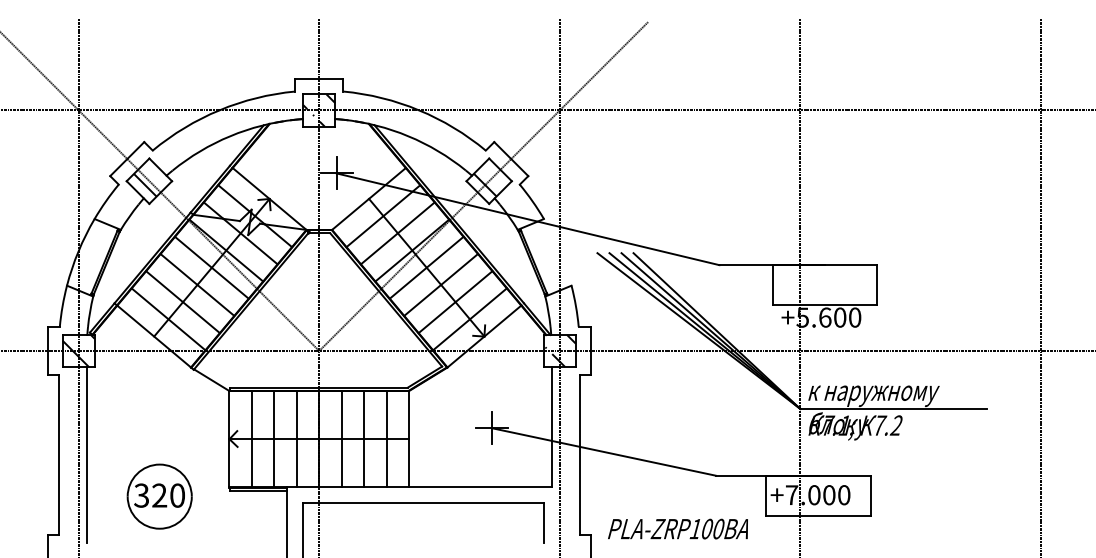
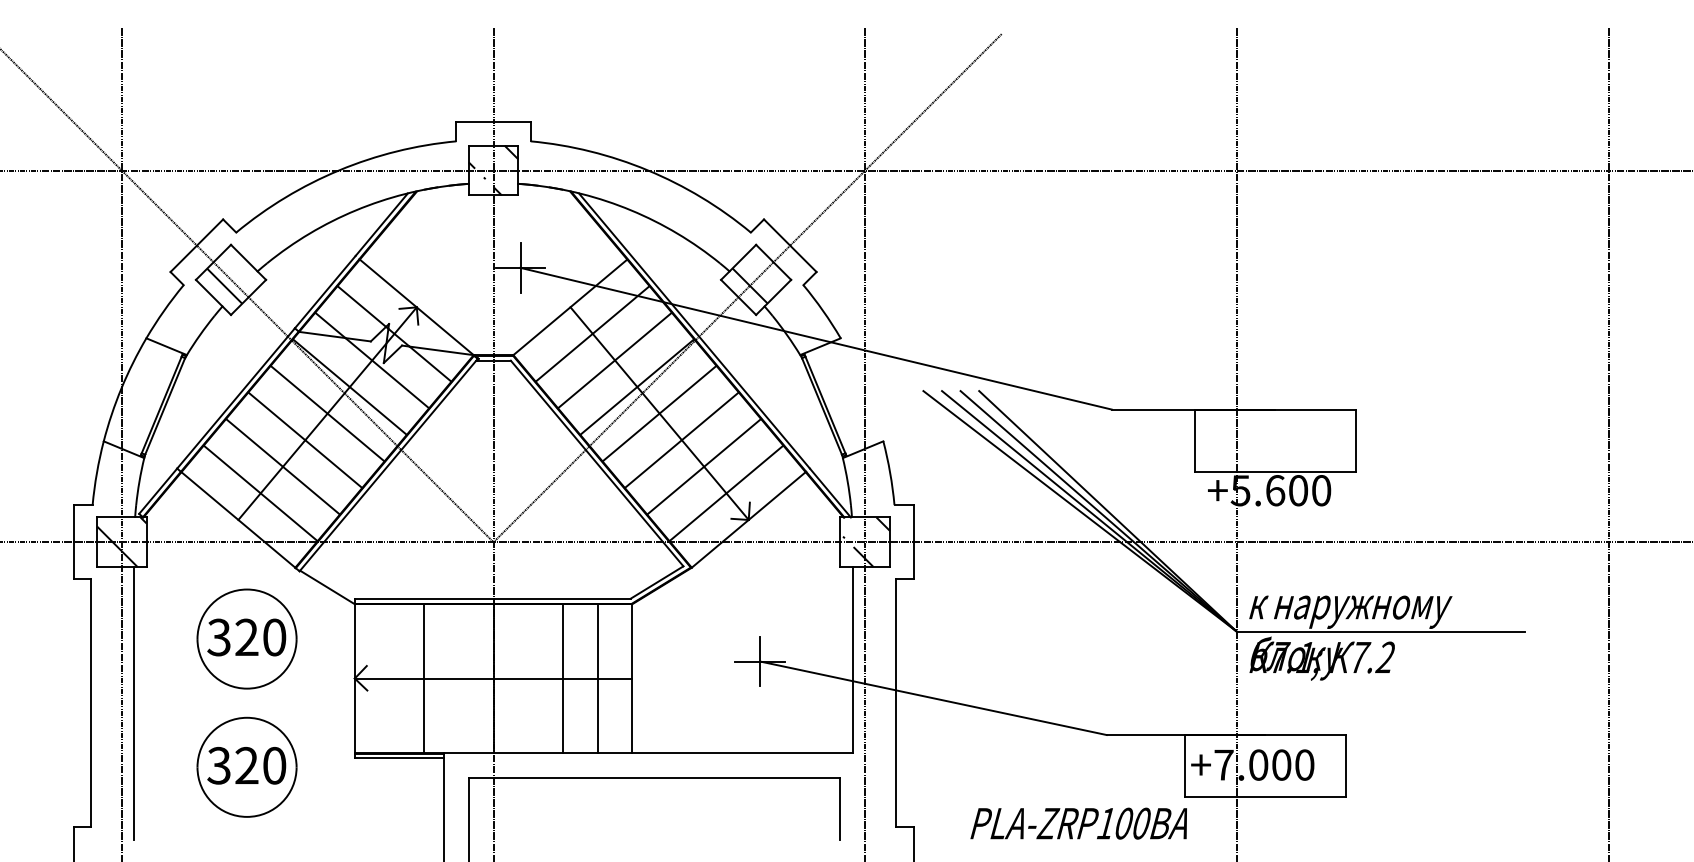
part: (159, 413) -> (246, 638), added
line: (251, 439) -> (388, 679), removed
line: (296, 439) -> (458, 679), removed
line: (341, 439) -> (527, 679), removed
text: (677, 528) -> (1078, 822), moved

